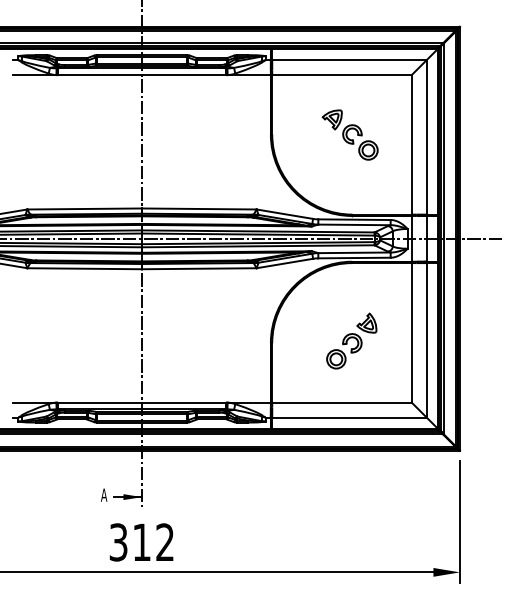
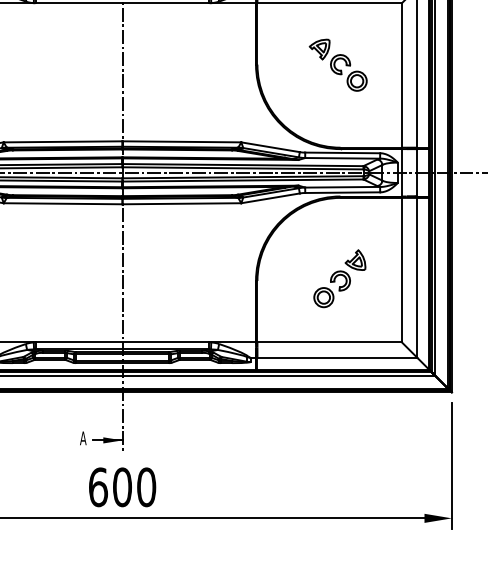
text: (141, 542) -> (121, 487), 312 -> 600

